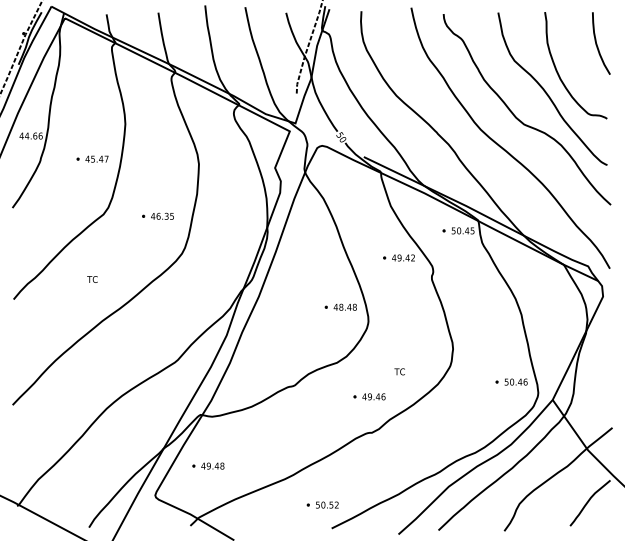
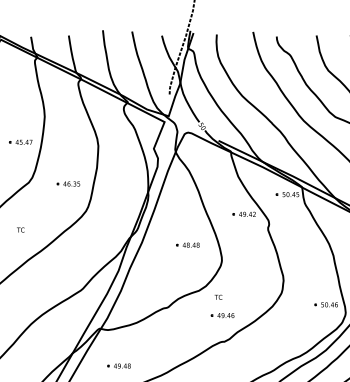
part: (340, 306) -> (187, 244), moved
text: (399, 371) -> (218, 297), moved
part: (208, 465) -> (119, 365), moved

